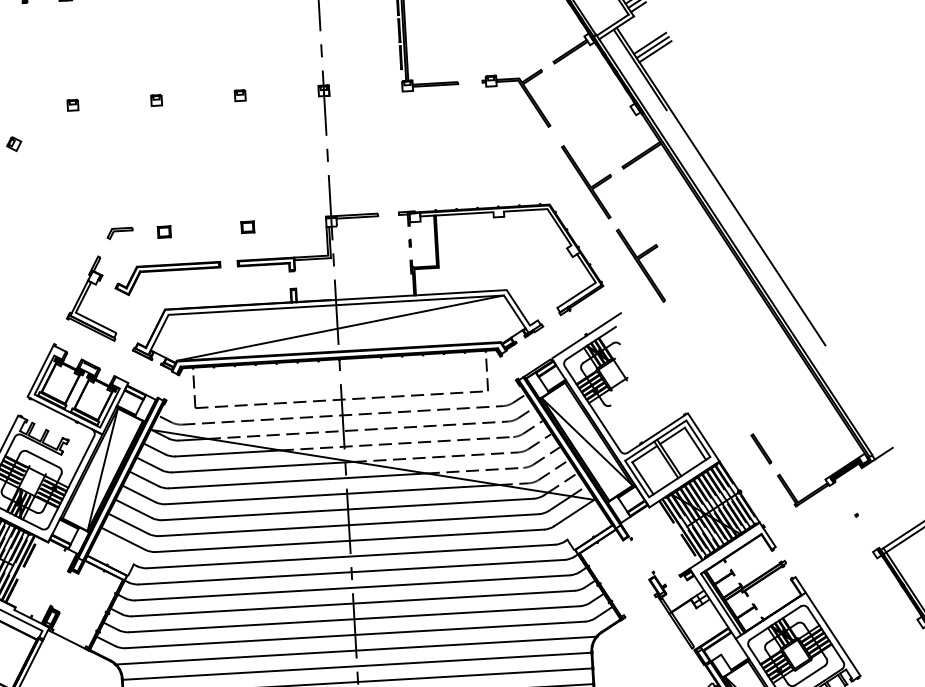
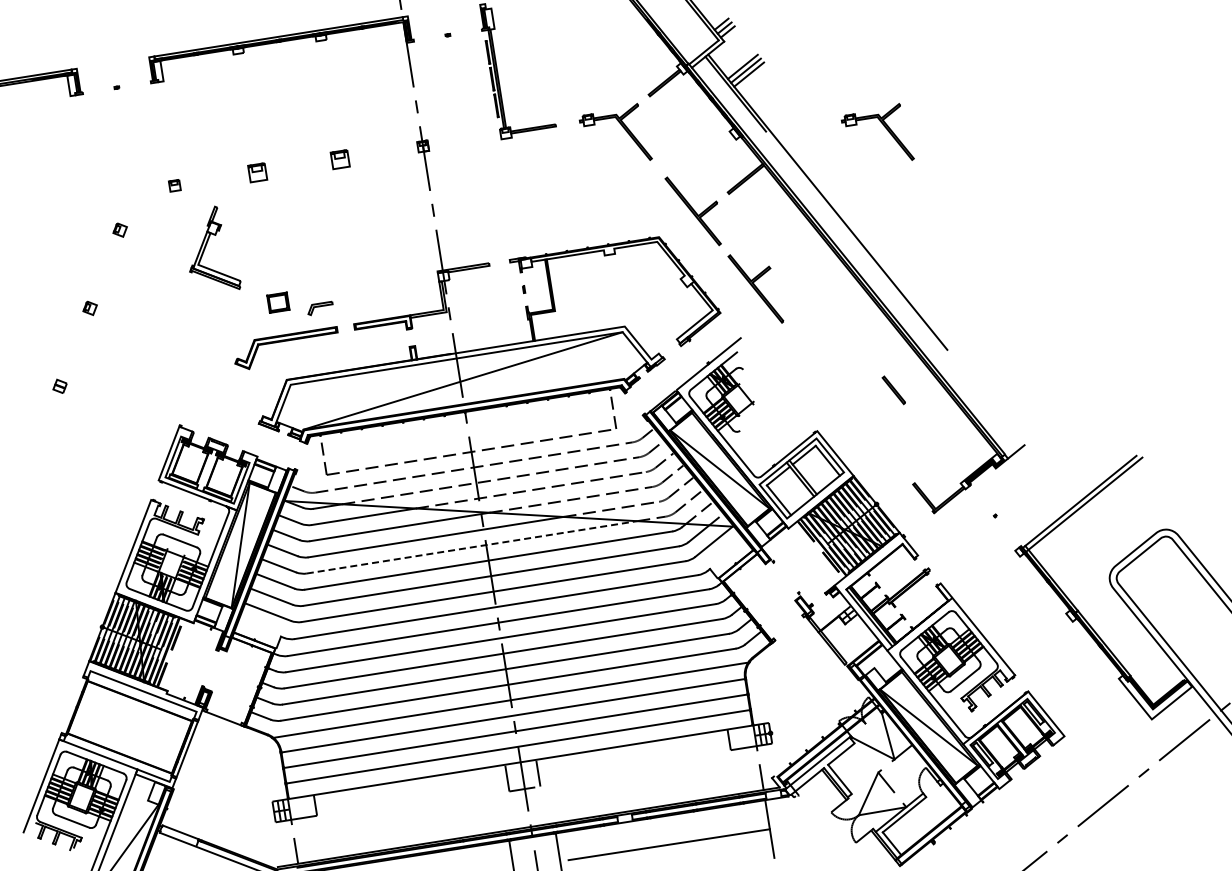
part: (240, 95) -> (340, 159), size x1.6
part: (156, 100) -> (257, 172), size x1.6
part: (784, 116) -> (883, 126), added
part: (247, 226) -> (360, 289), removed
part: (164, 231) -> (278, 302), size x1.6
part: (120, 233) -> (320, 308), moved
part: (87, 293) -> (207, 244), moved
part: (760, 449) -> (893, 390), moved
line: (333, 494) -> (472, 547), solid -> dashed

